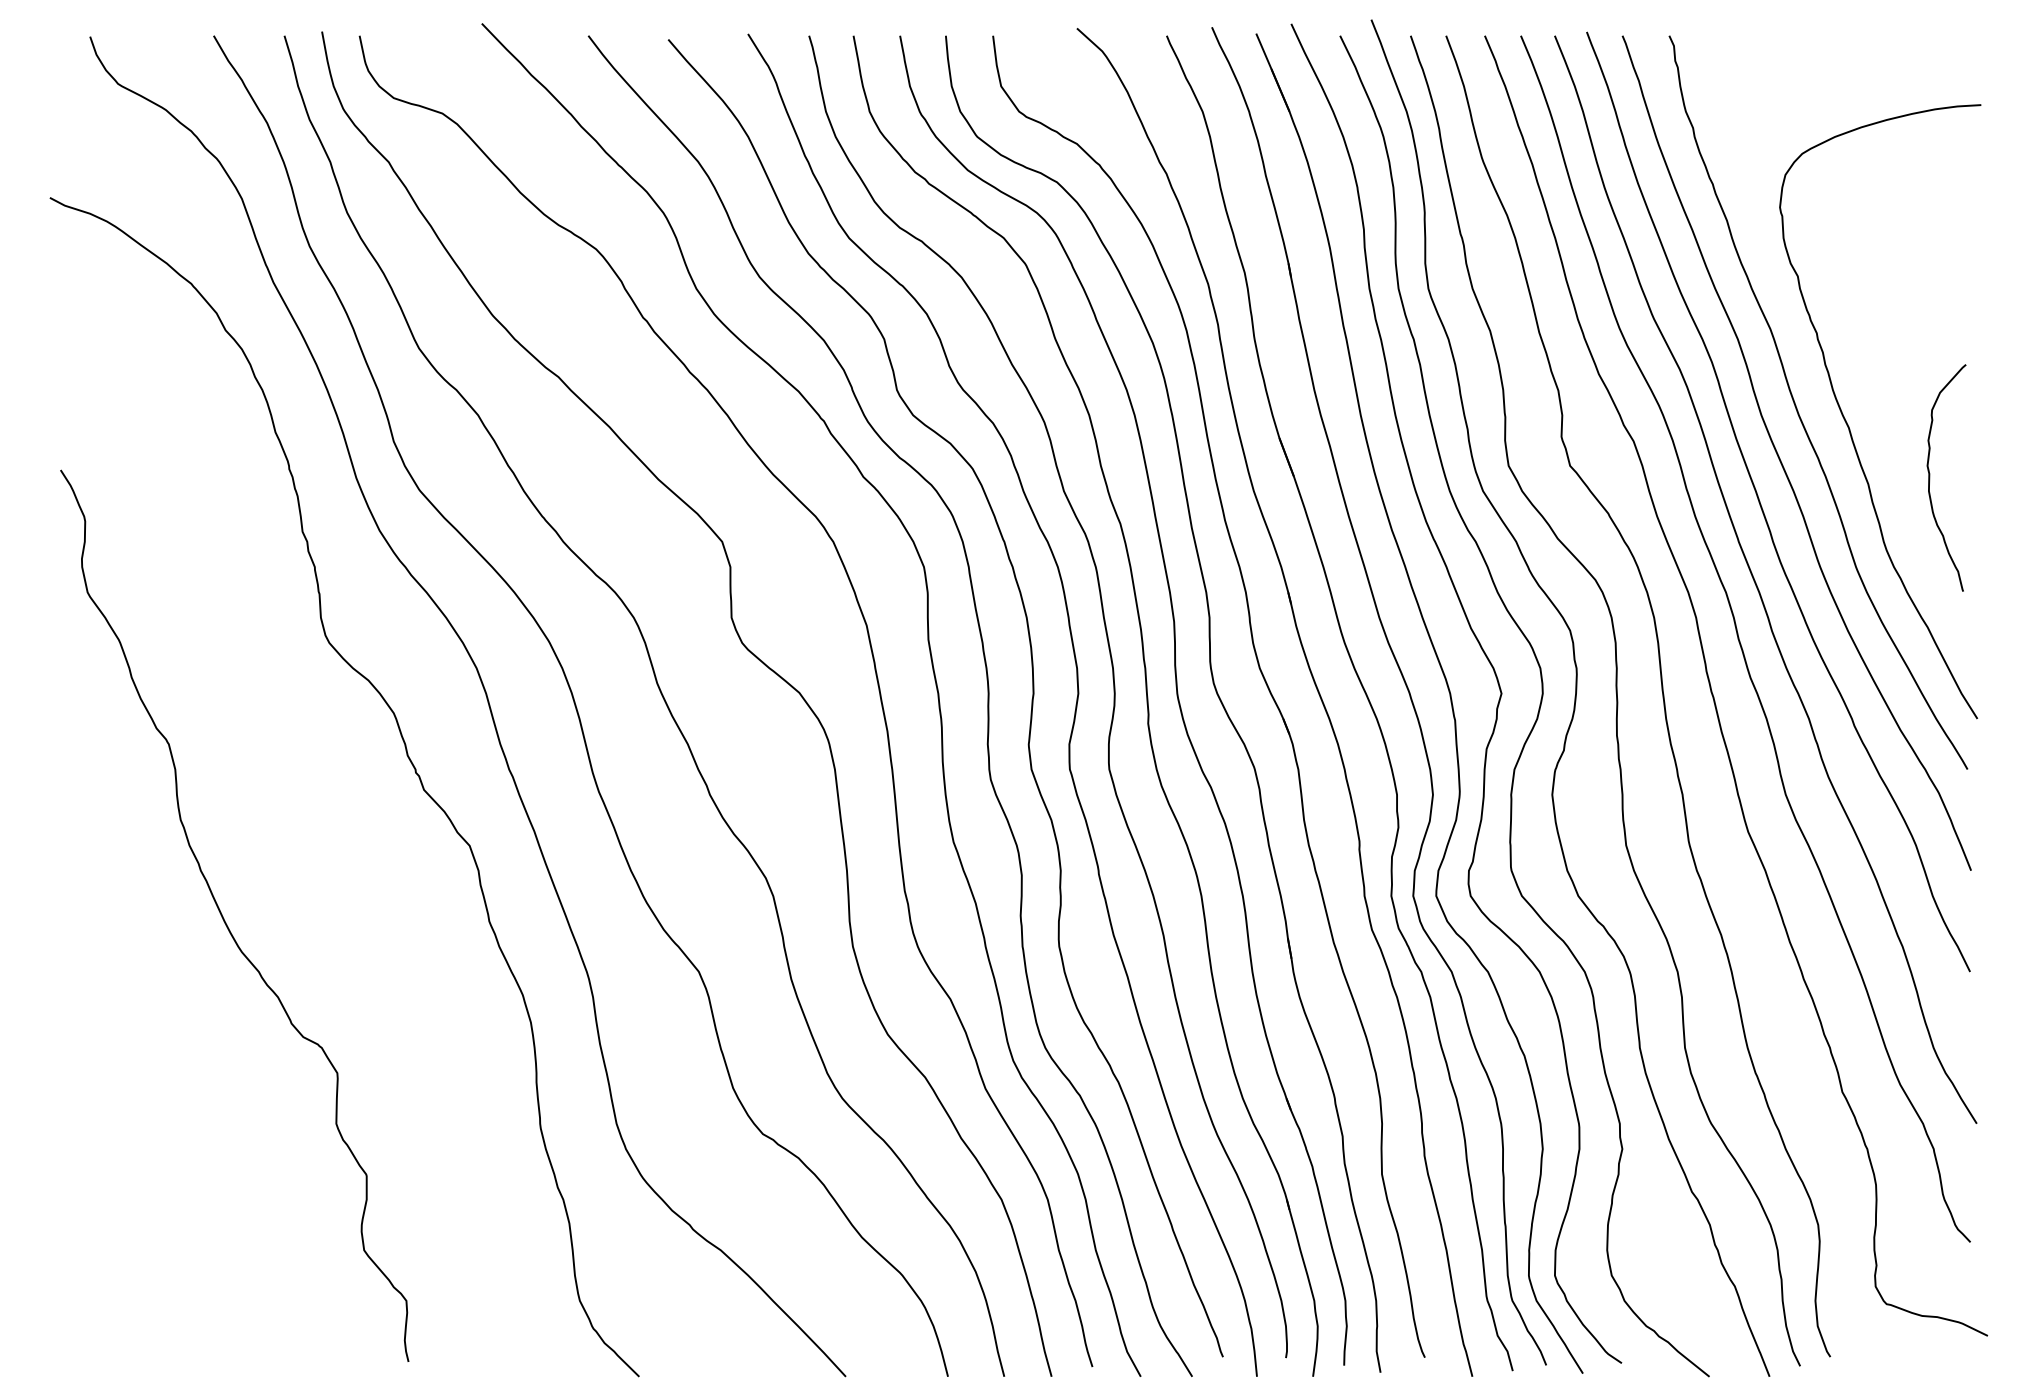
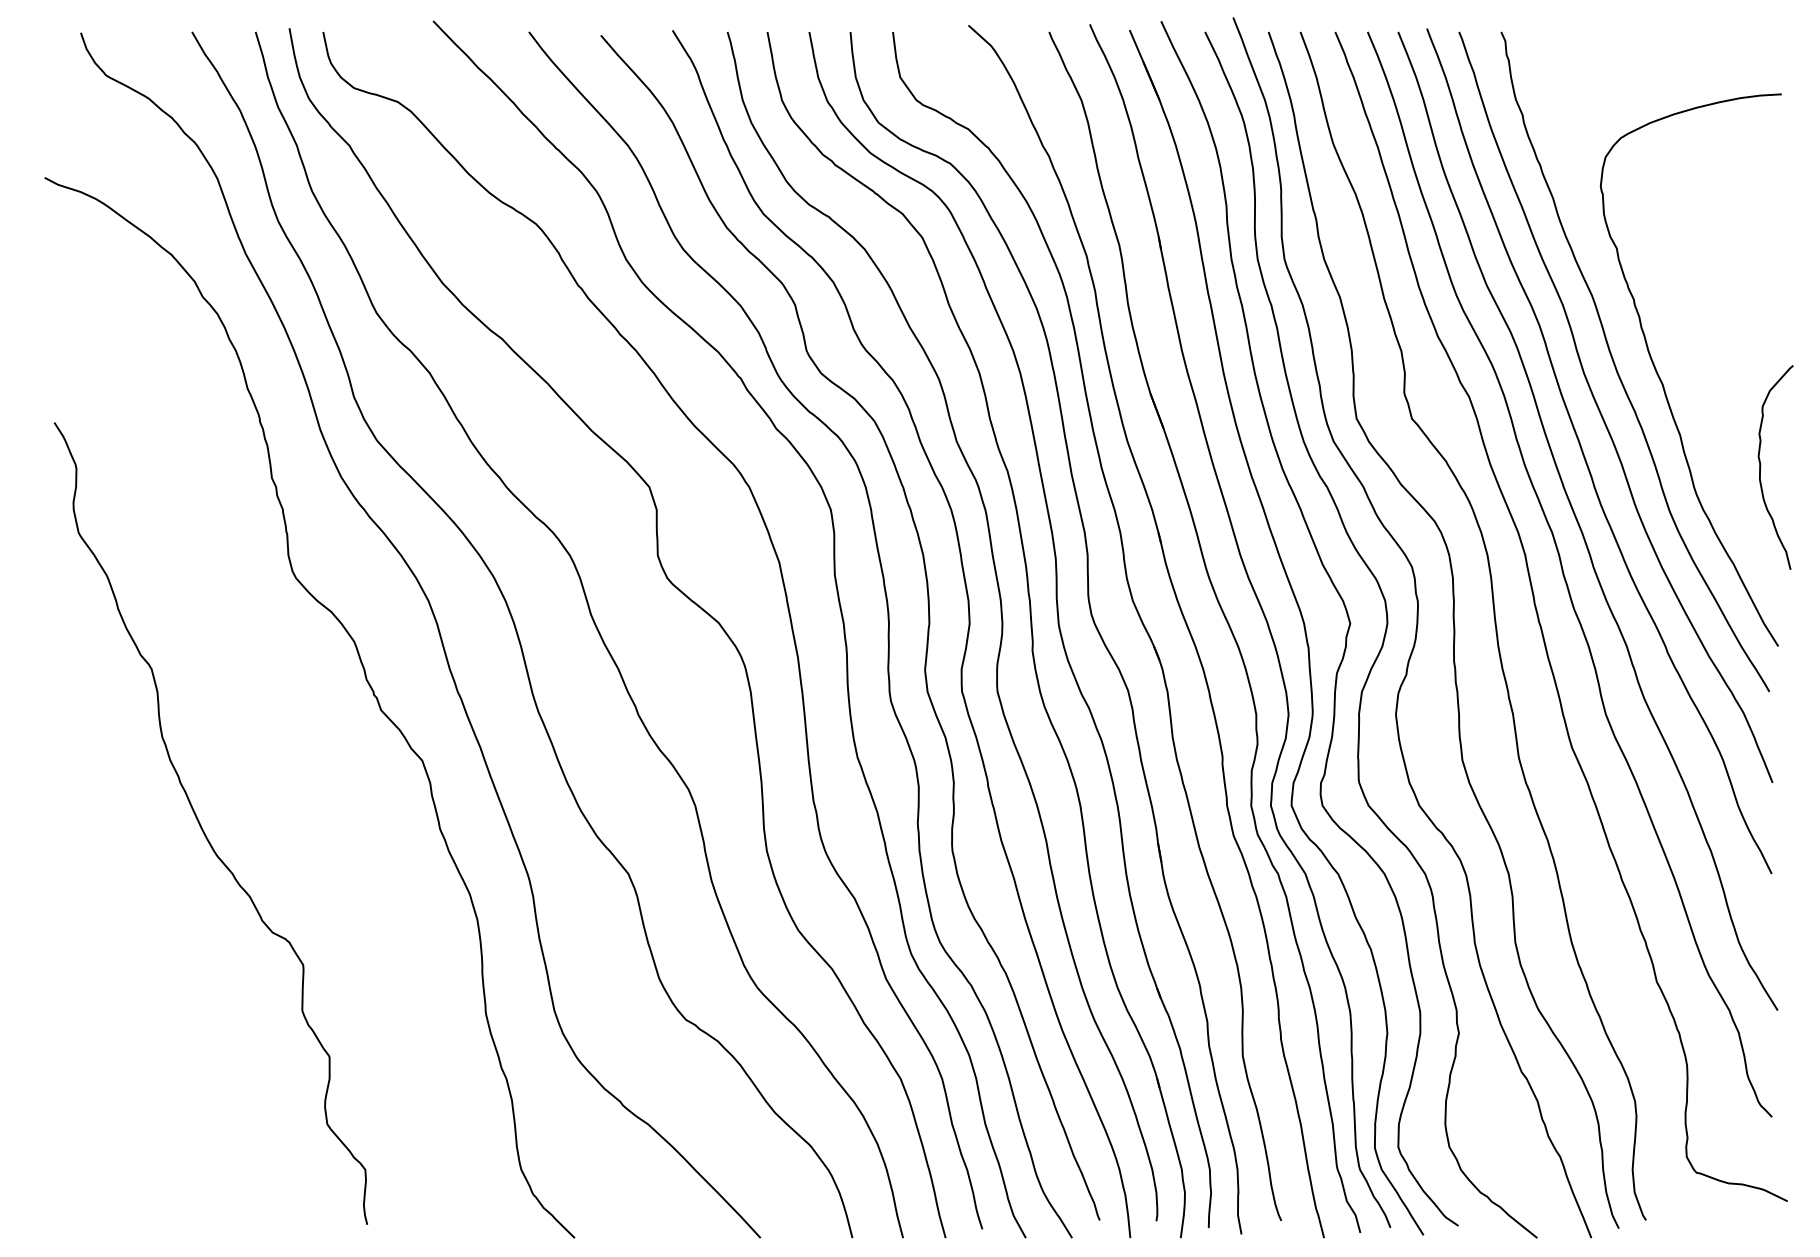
curve: (1930, 477) -> (1761, 467), moved

